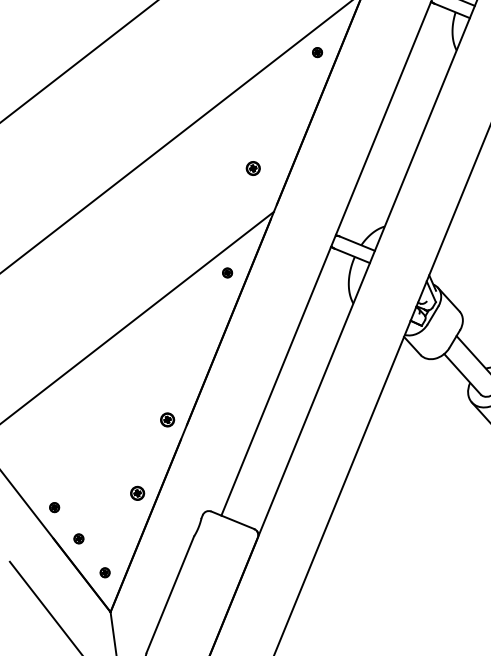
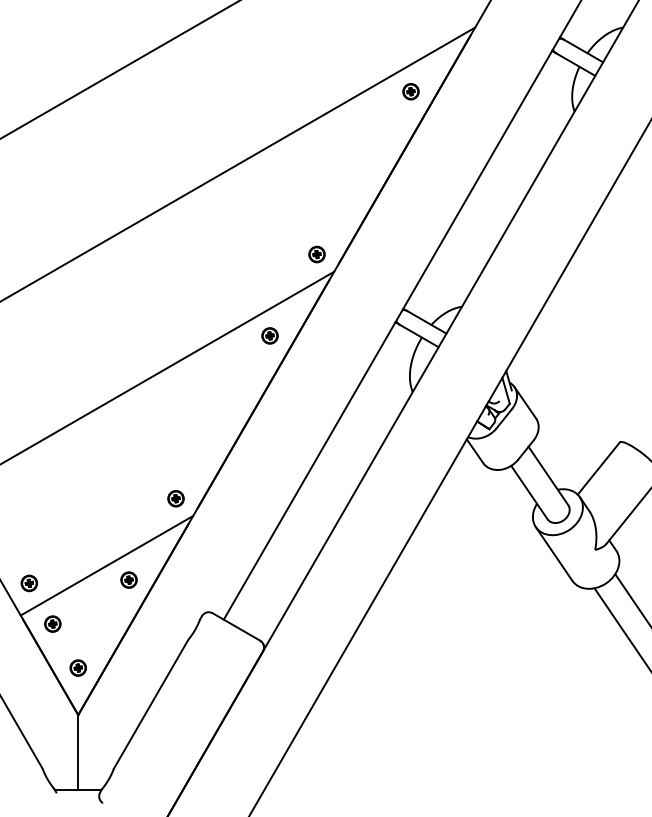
part: (317, 52) -> (410, 91), size x1.43
part: (252, 168) -> (316, 254), moved
part: (227, 272) -> (269, 335), size x1.43
line: (117, 483) -> (106, 565), added
part: (54, 507) -> (29, 583), size x1.43
part: (78, 538) -> (52, 623), size x1.43
part: (104, 572) -> (77, 667), size x1.43

